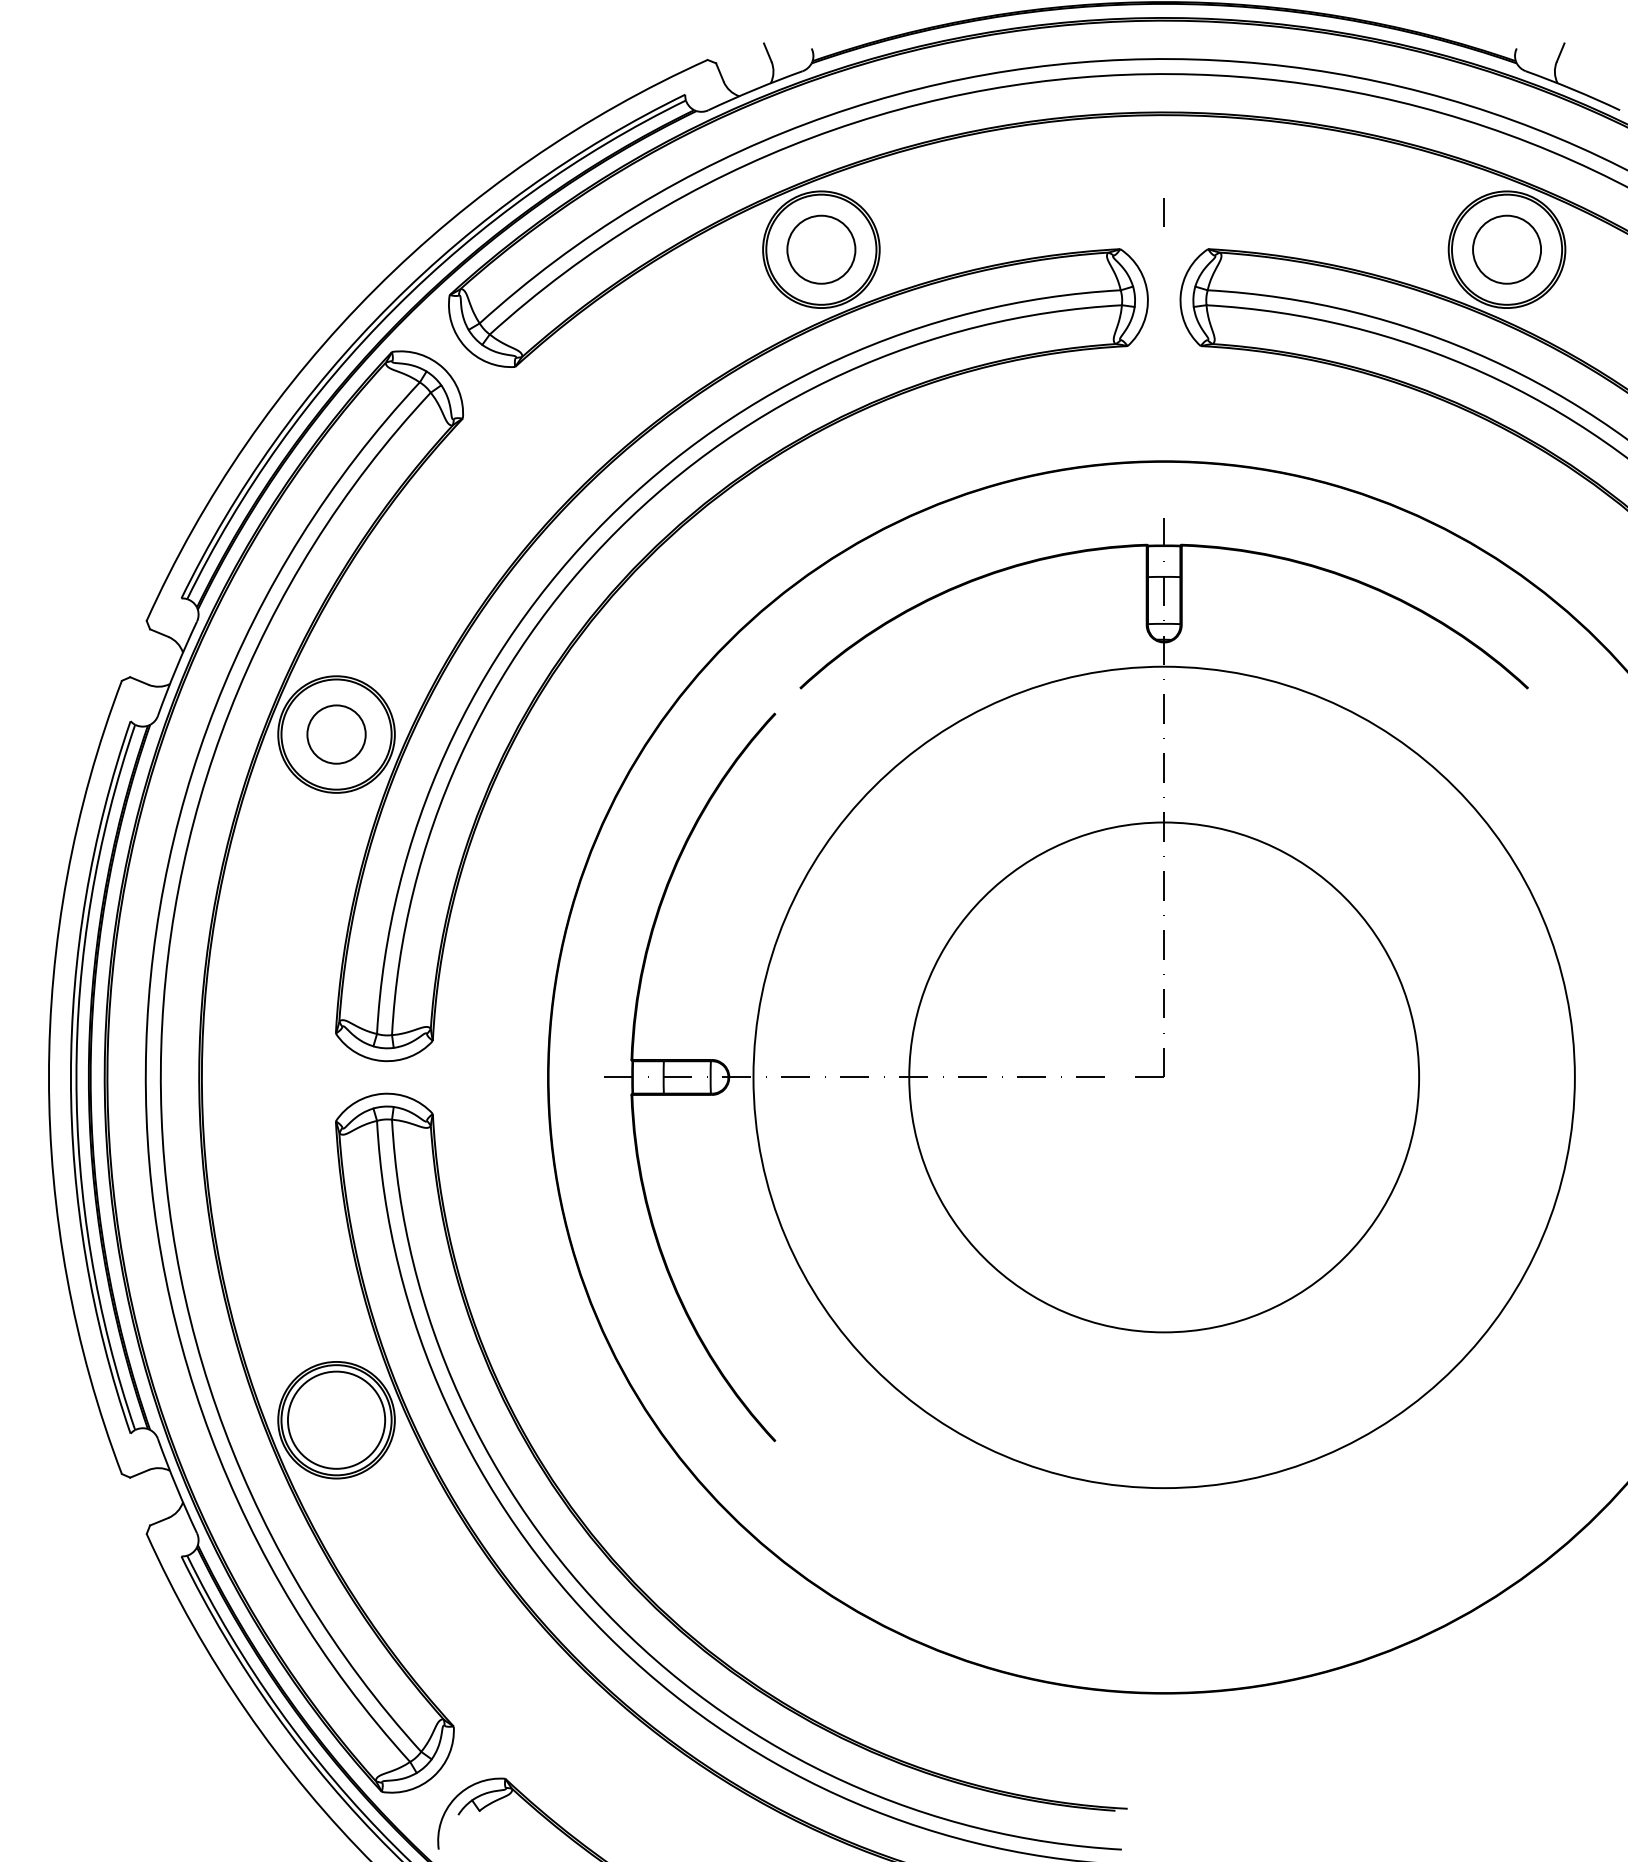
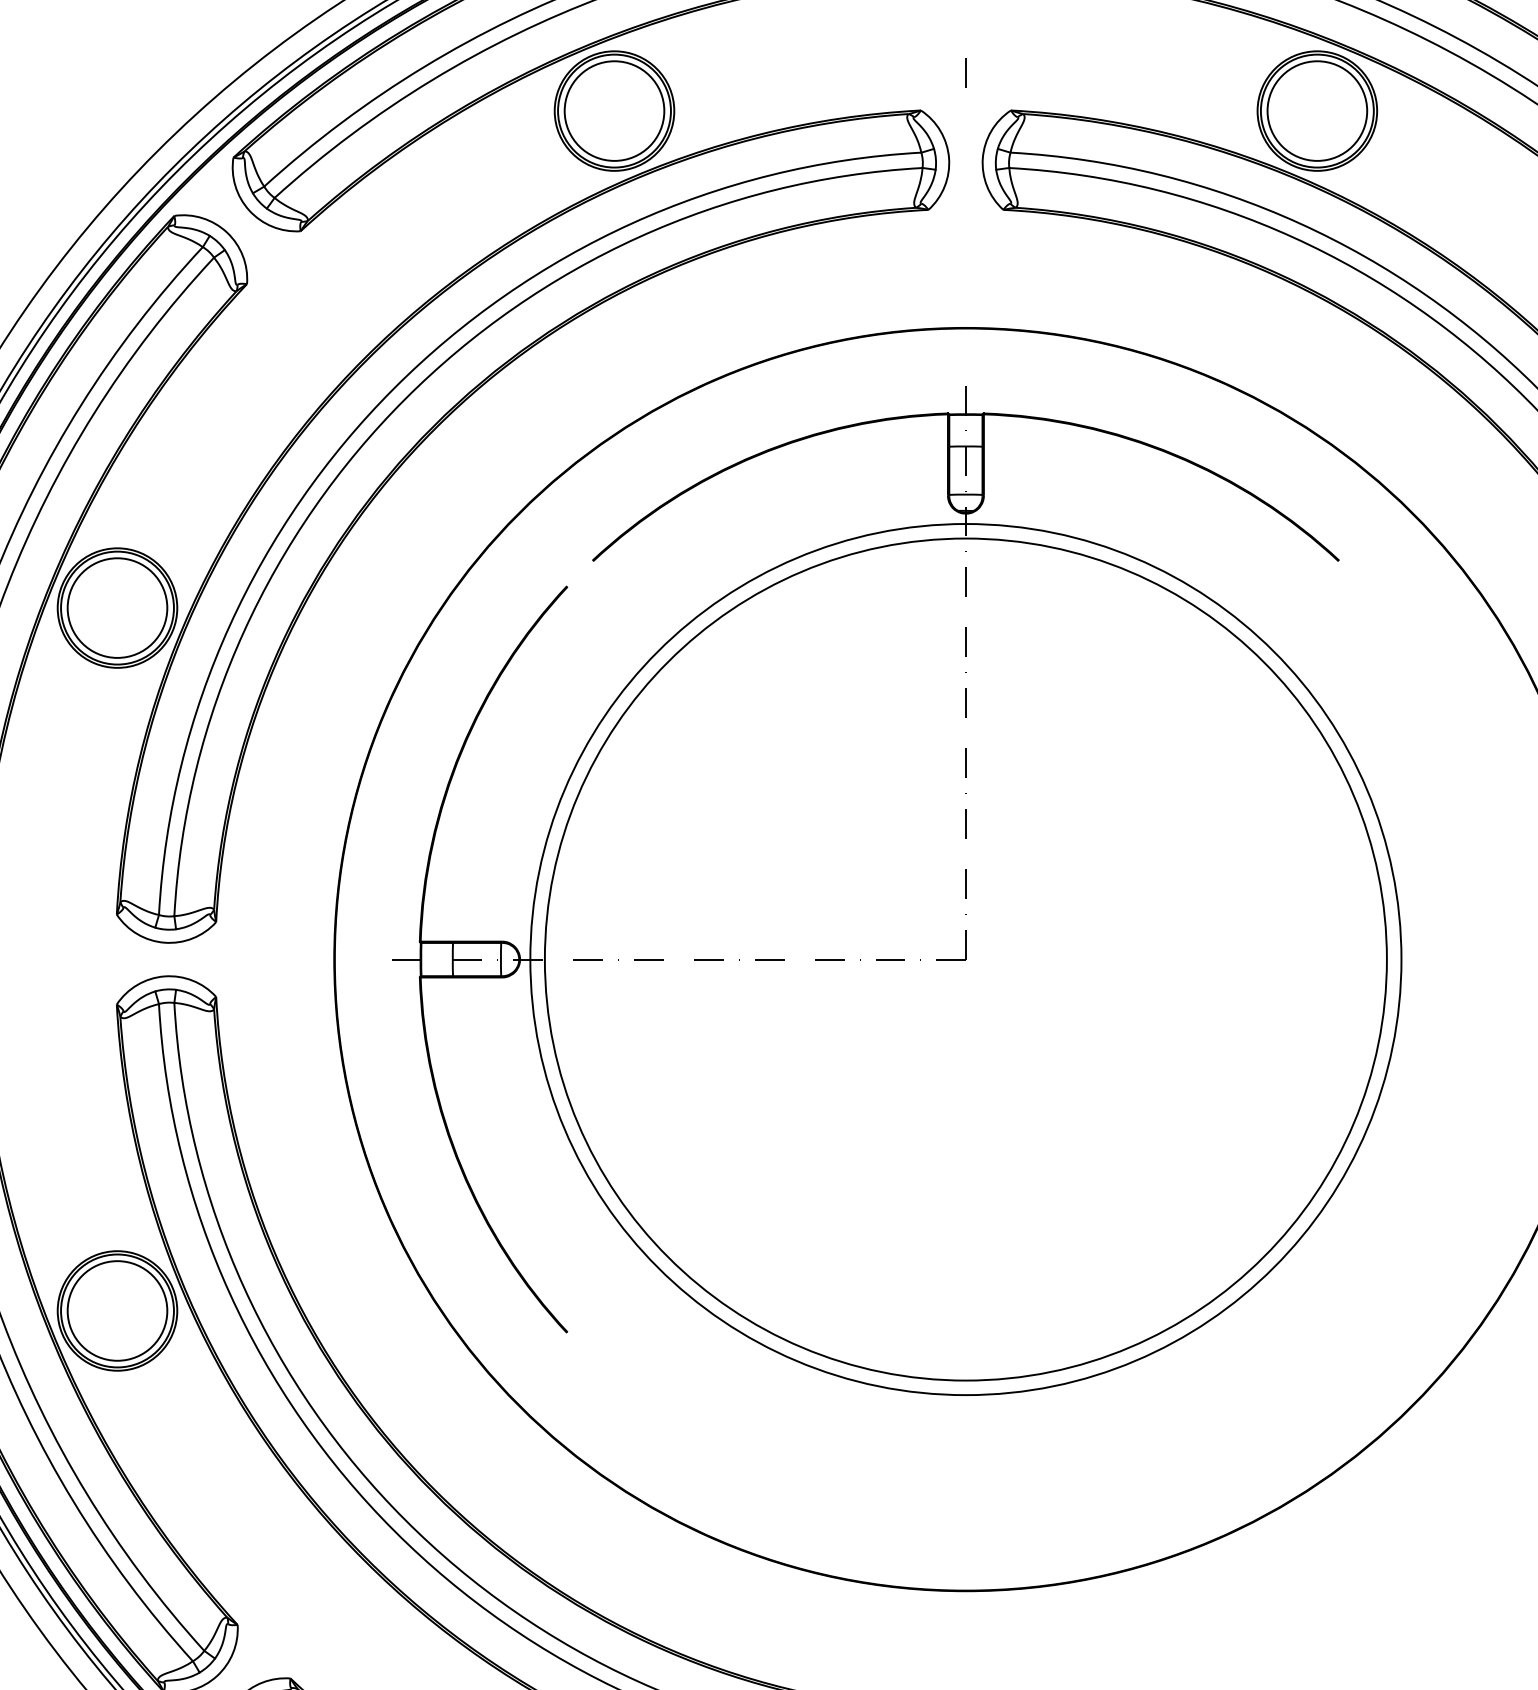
circle: (821, 249) -> (614, 110), size x1.43
circle: (1506, 249) -> (1316, 110), size x1.43
circle: (336, 734) -> (117, 608), size x1.67
circle: (1164, 1077) -> (966, 959), size x1.67

